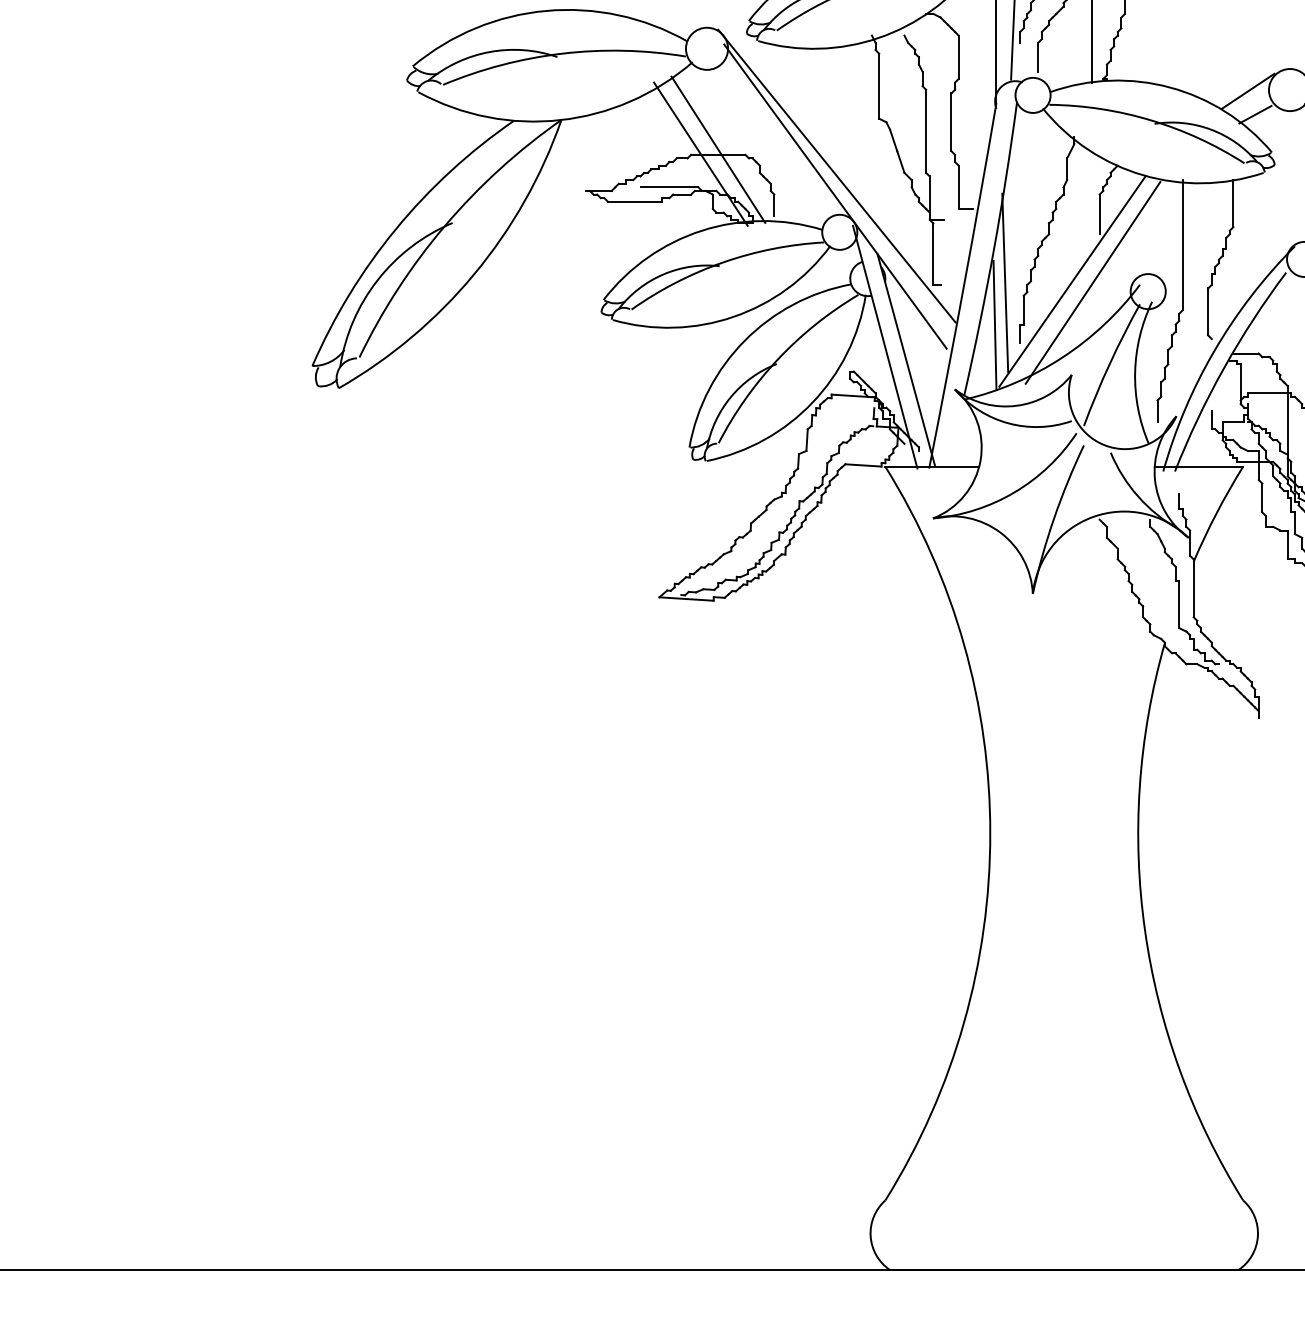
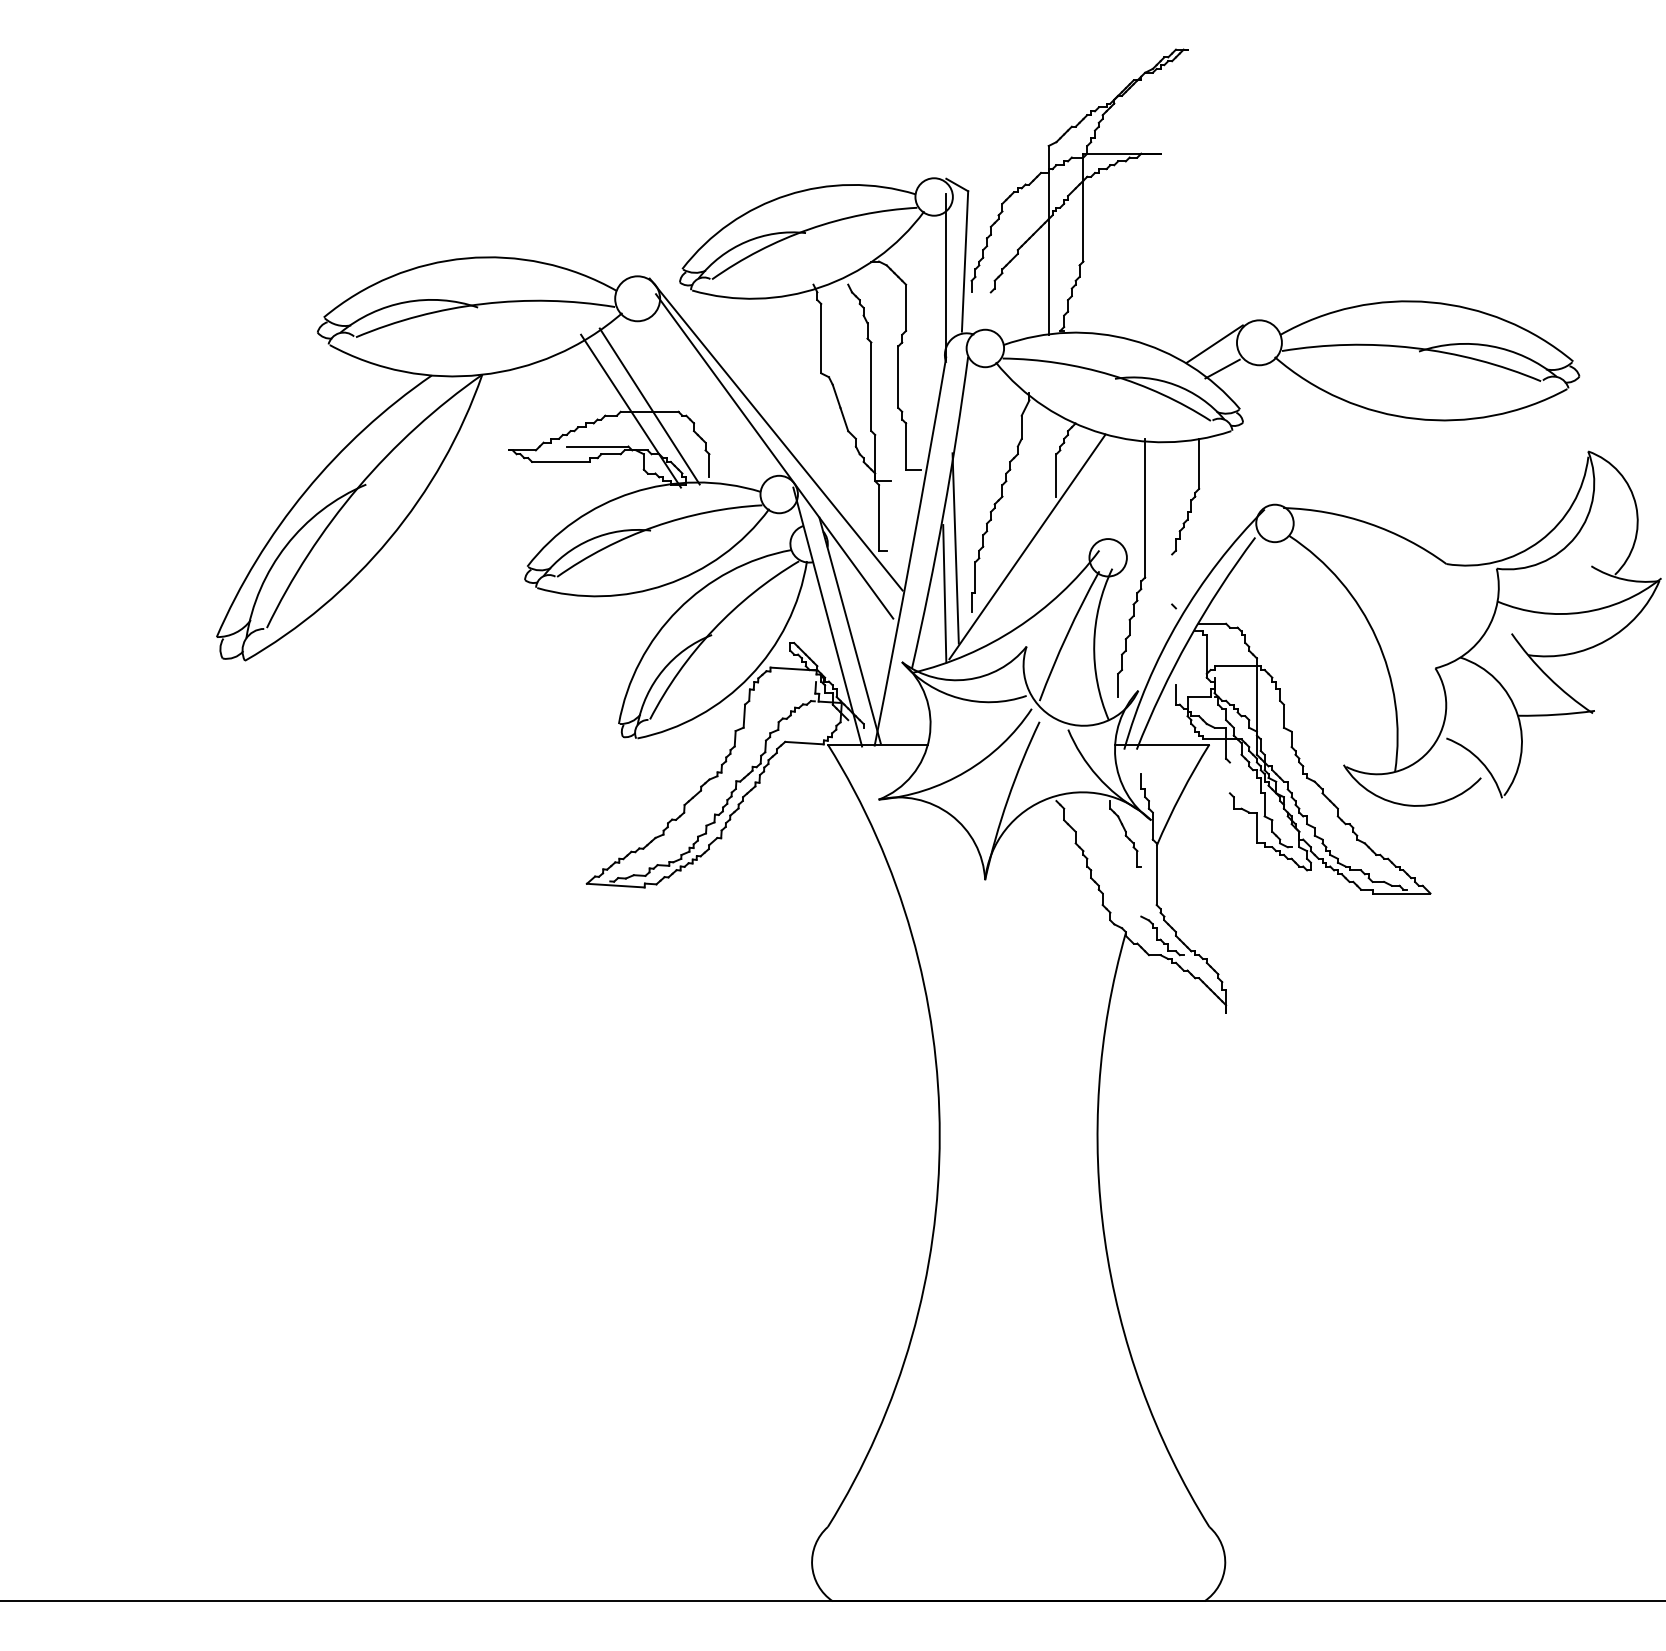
line: (1037, 56) -> (990, 307), removed
line: (1093, 282) -> (1049, 548), removed
line: (1208, 312) -> (1172, 579), removed
line: (1261, 497) -> (1229, 777), removed
line: (1179, 604) -> (1141, 891), removed

